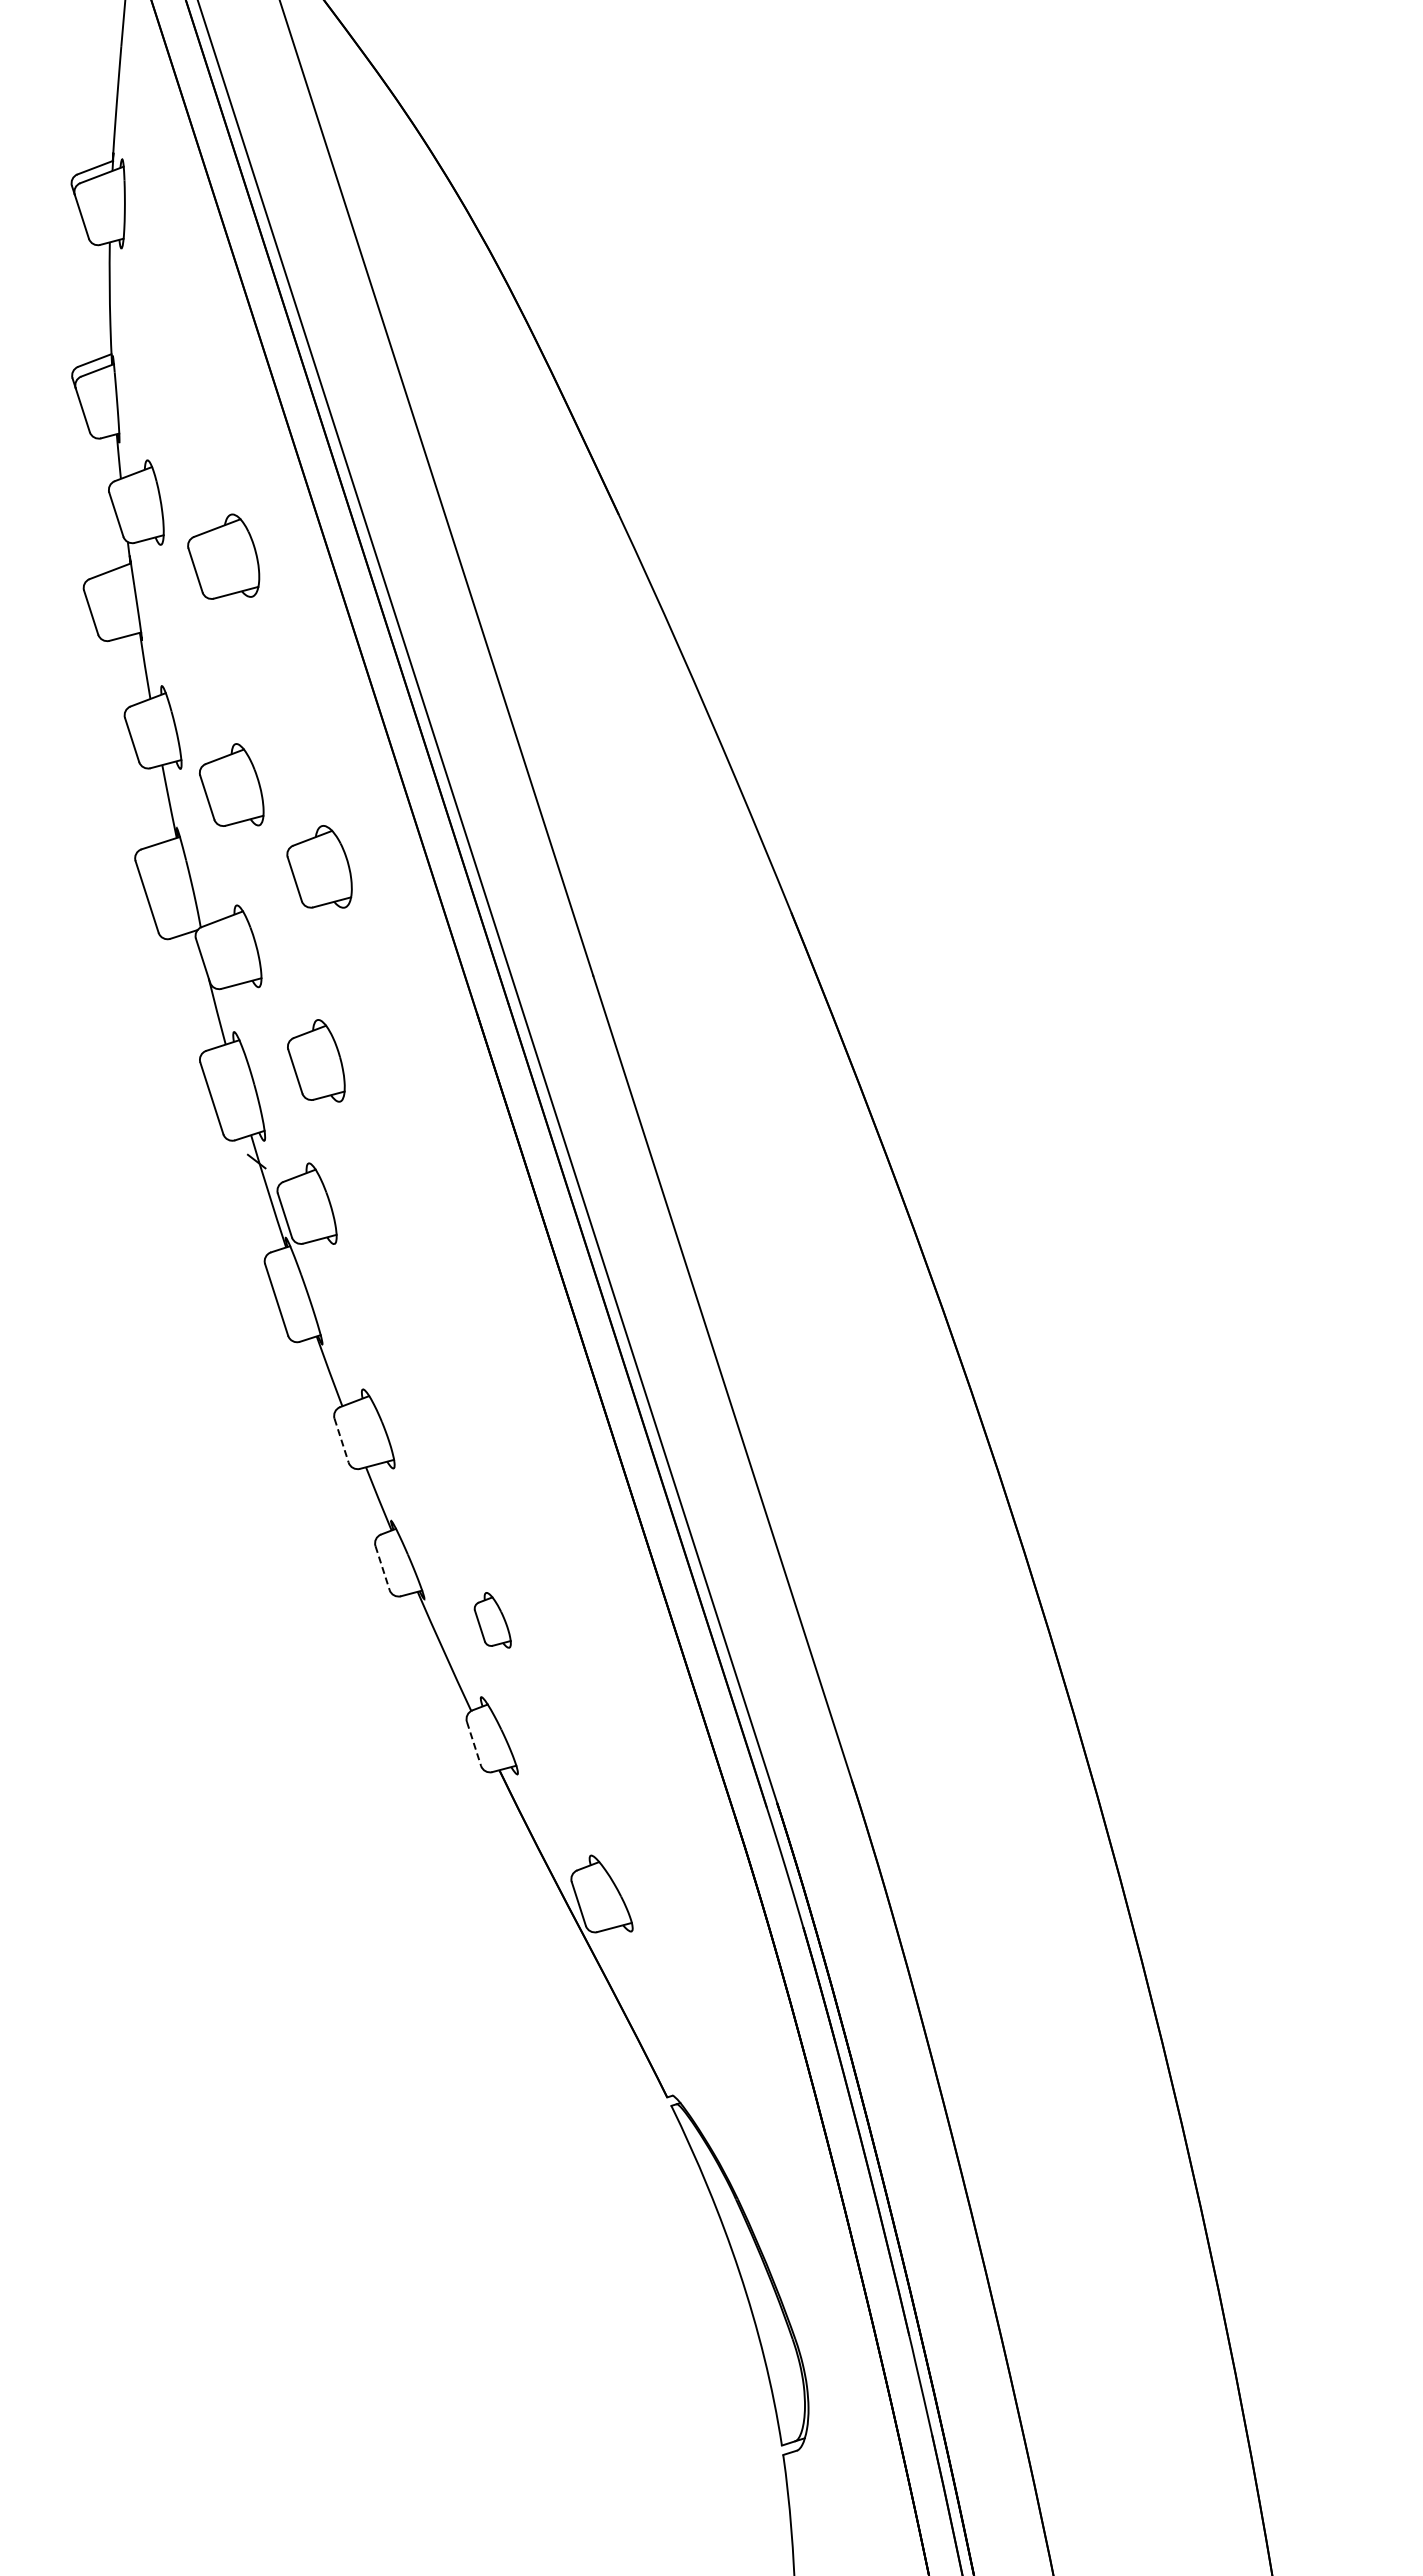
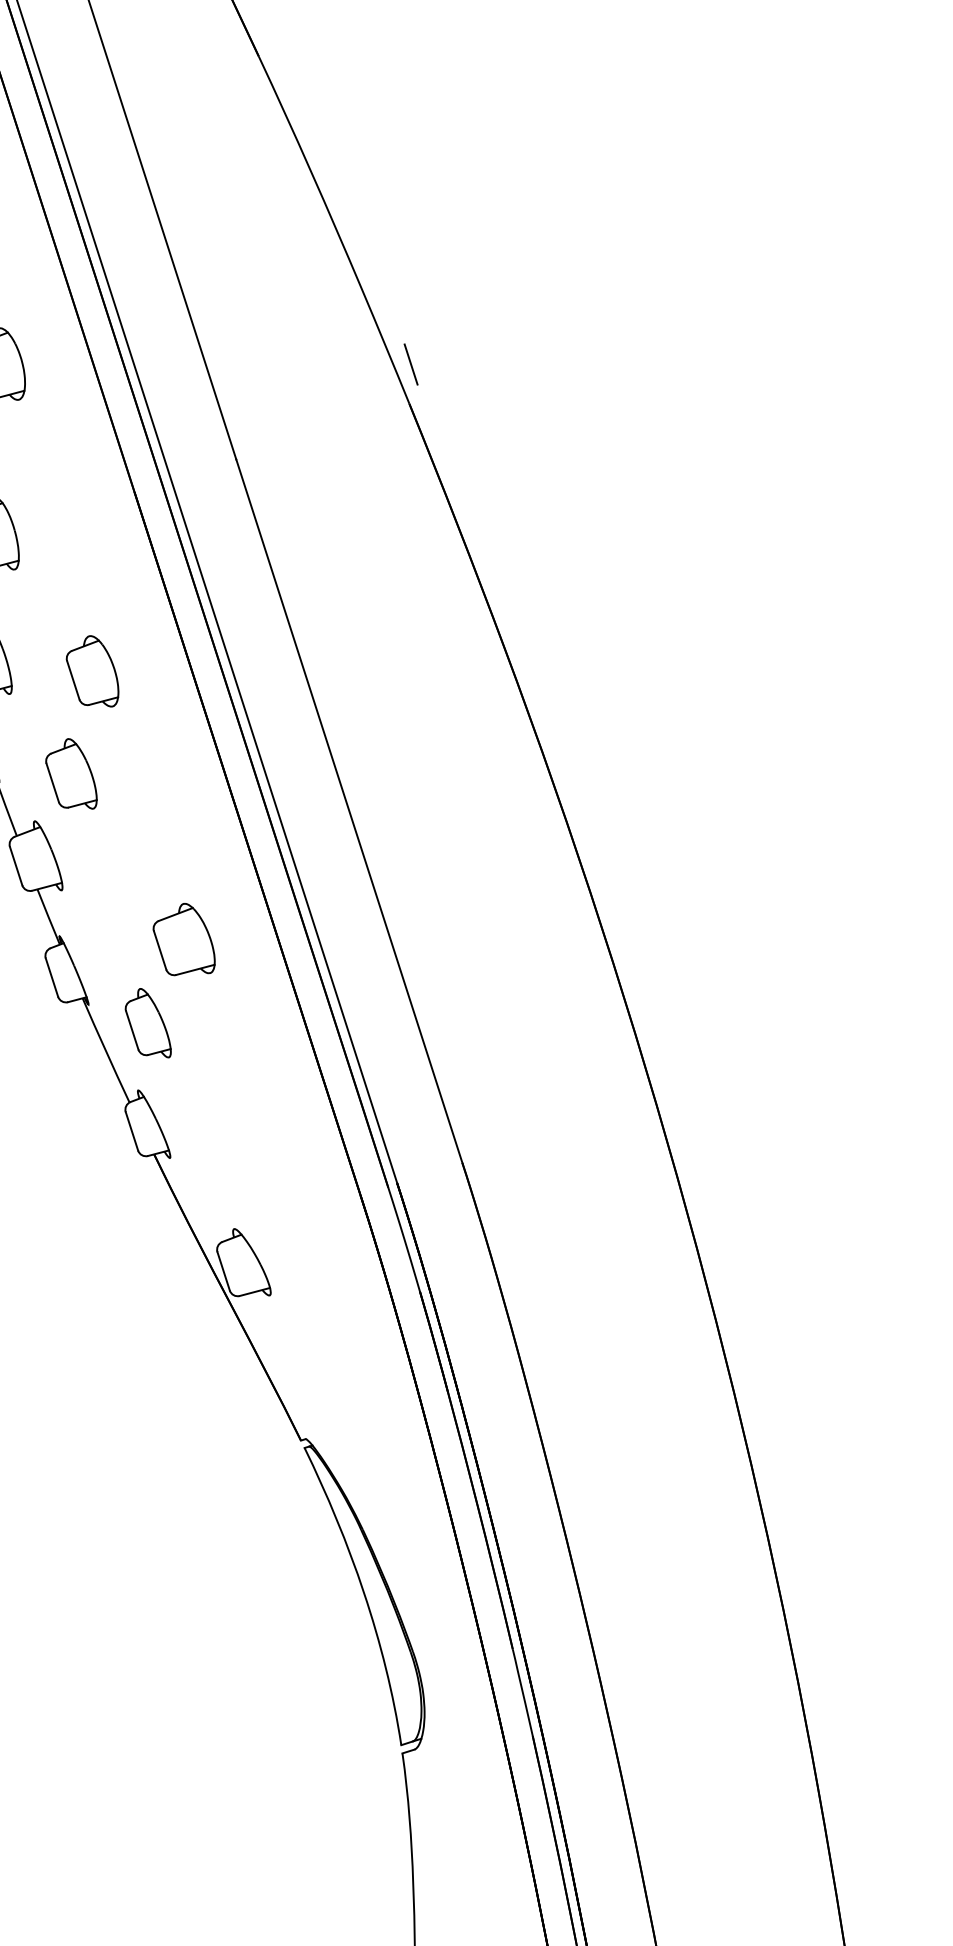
line: (792, 867) -> (410, 364), added
part: (428, 1217) -> (92, 670), added
part: (404, 1334) -> (71, 773), added
line: (341, 1441) -> (16, 866), dashed -> solid
part: (533, 1524) -> (183, 939), added
line: (382, 1568) -> (51, 977), dashed -> solid
part: (492, 1620) -> (148, 1023), size x1.43
line: (474, 1744) -> (132, 1131), dashed -> solid

